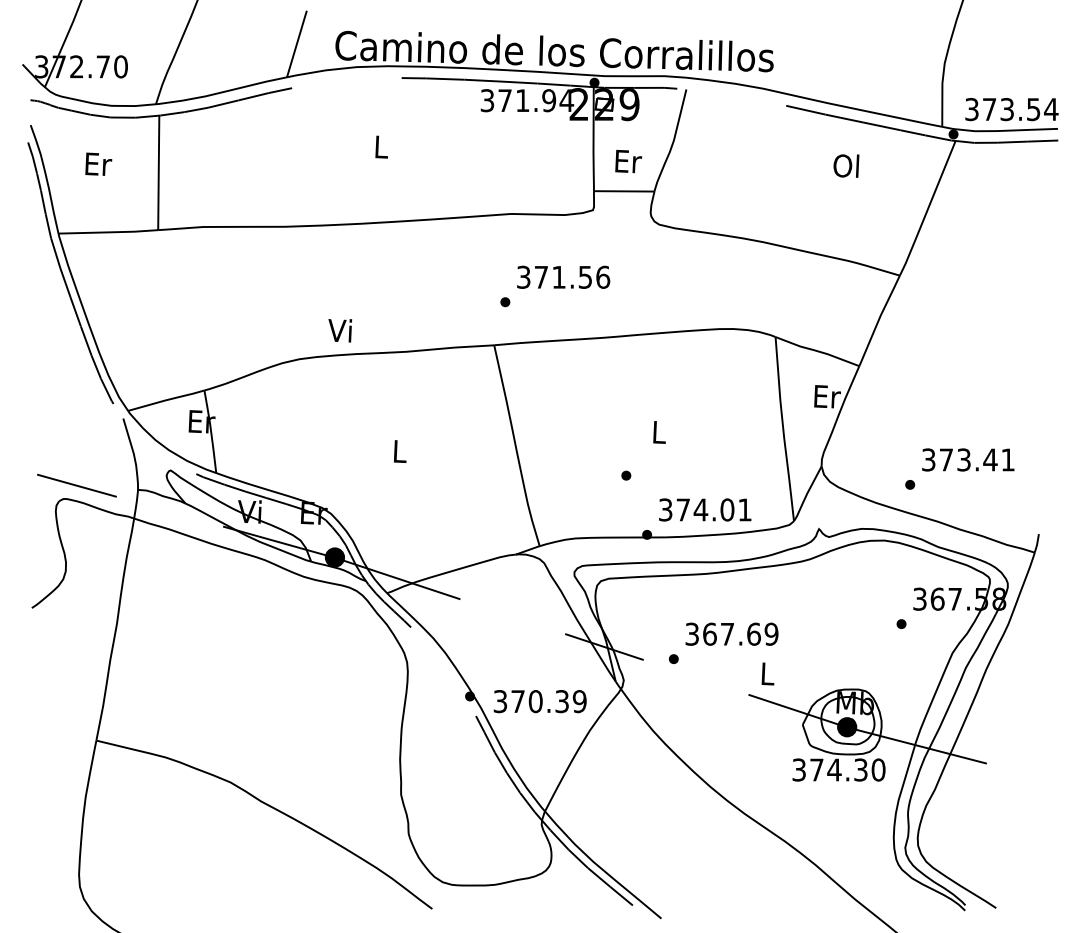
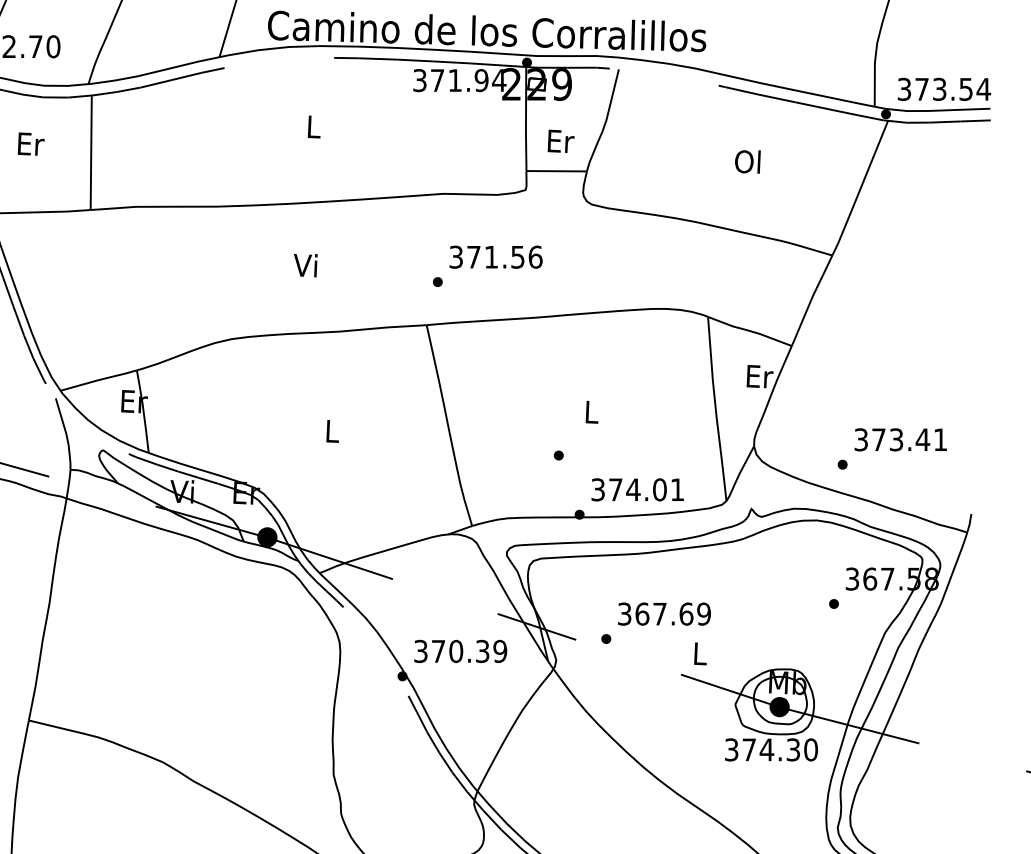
text: (846, 165) -> (747, 161), moved
text: (340, 330) -> (305, 265), moved
text: (539, 701) -> (459, 651), moved

